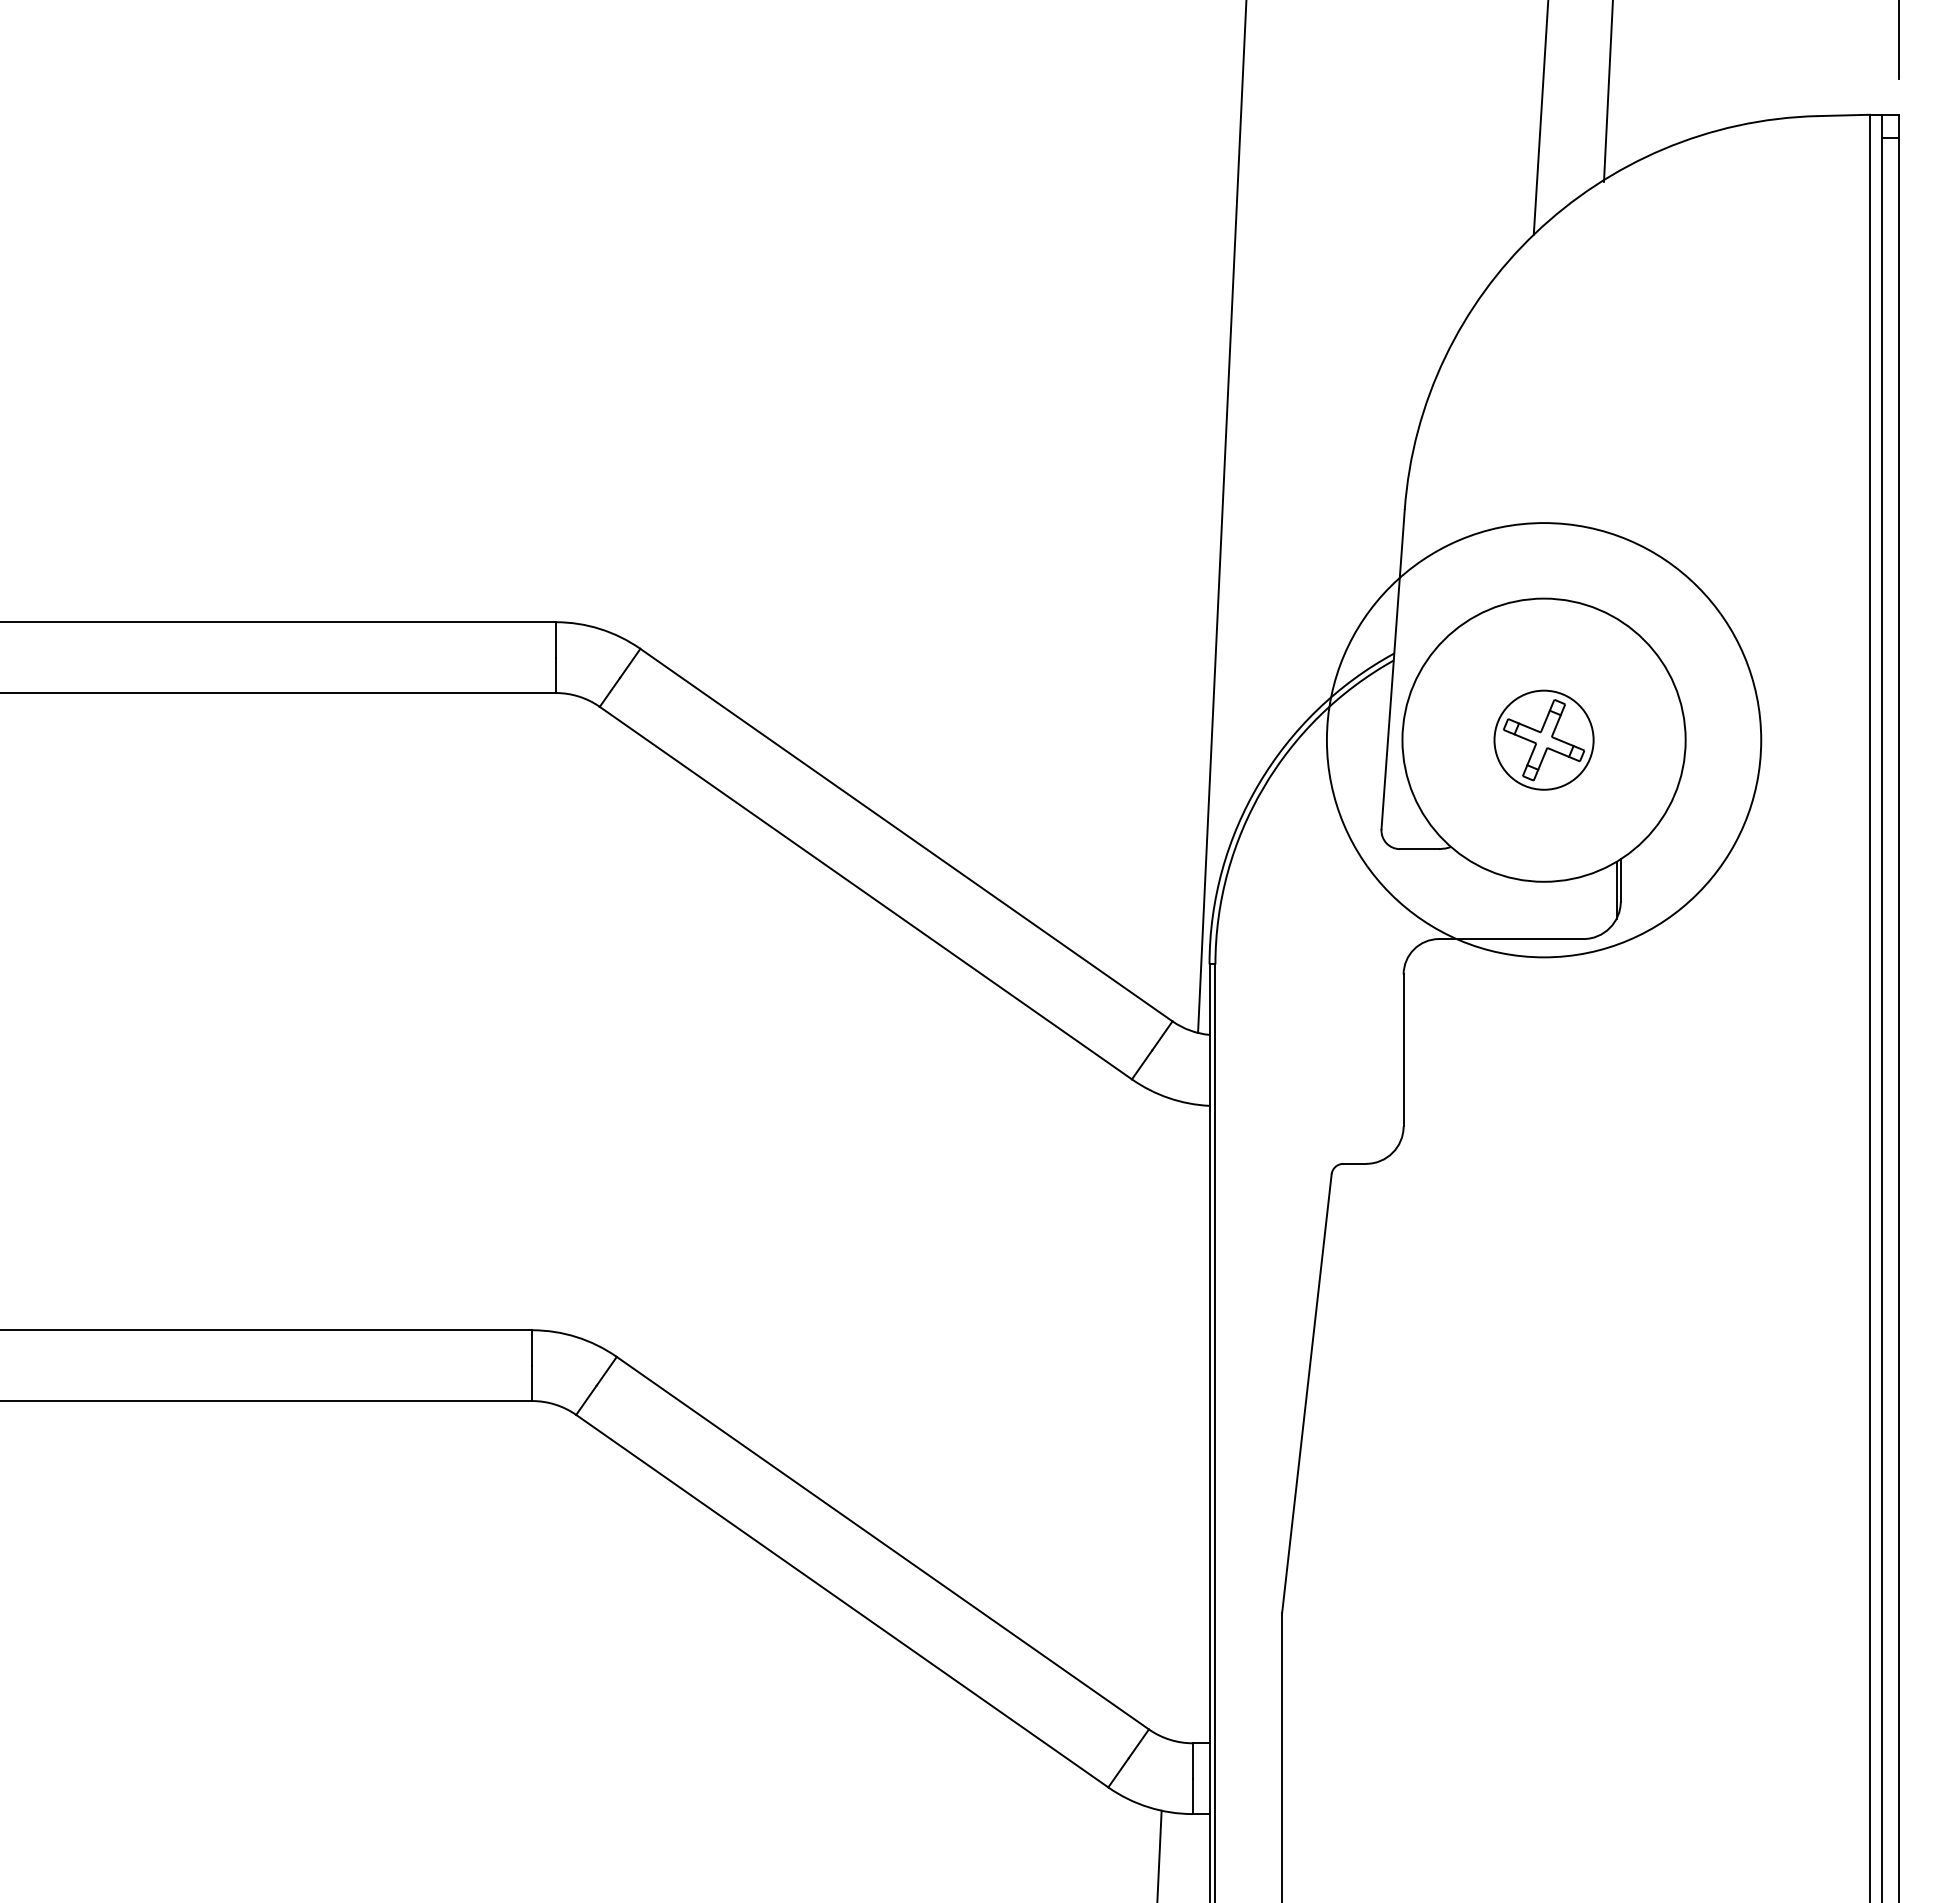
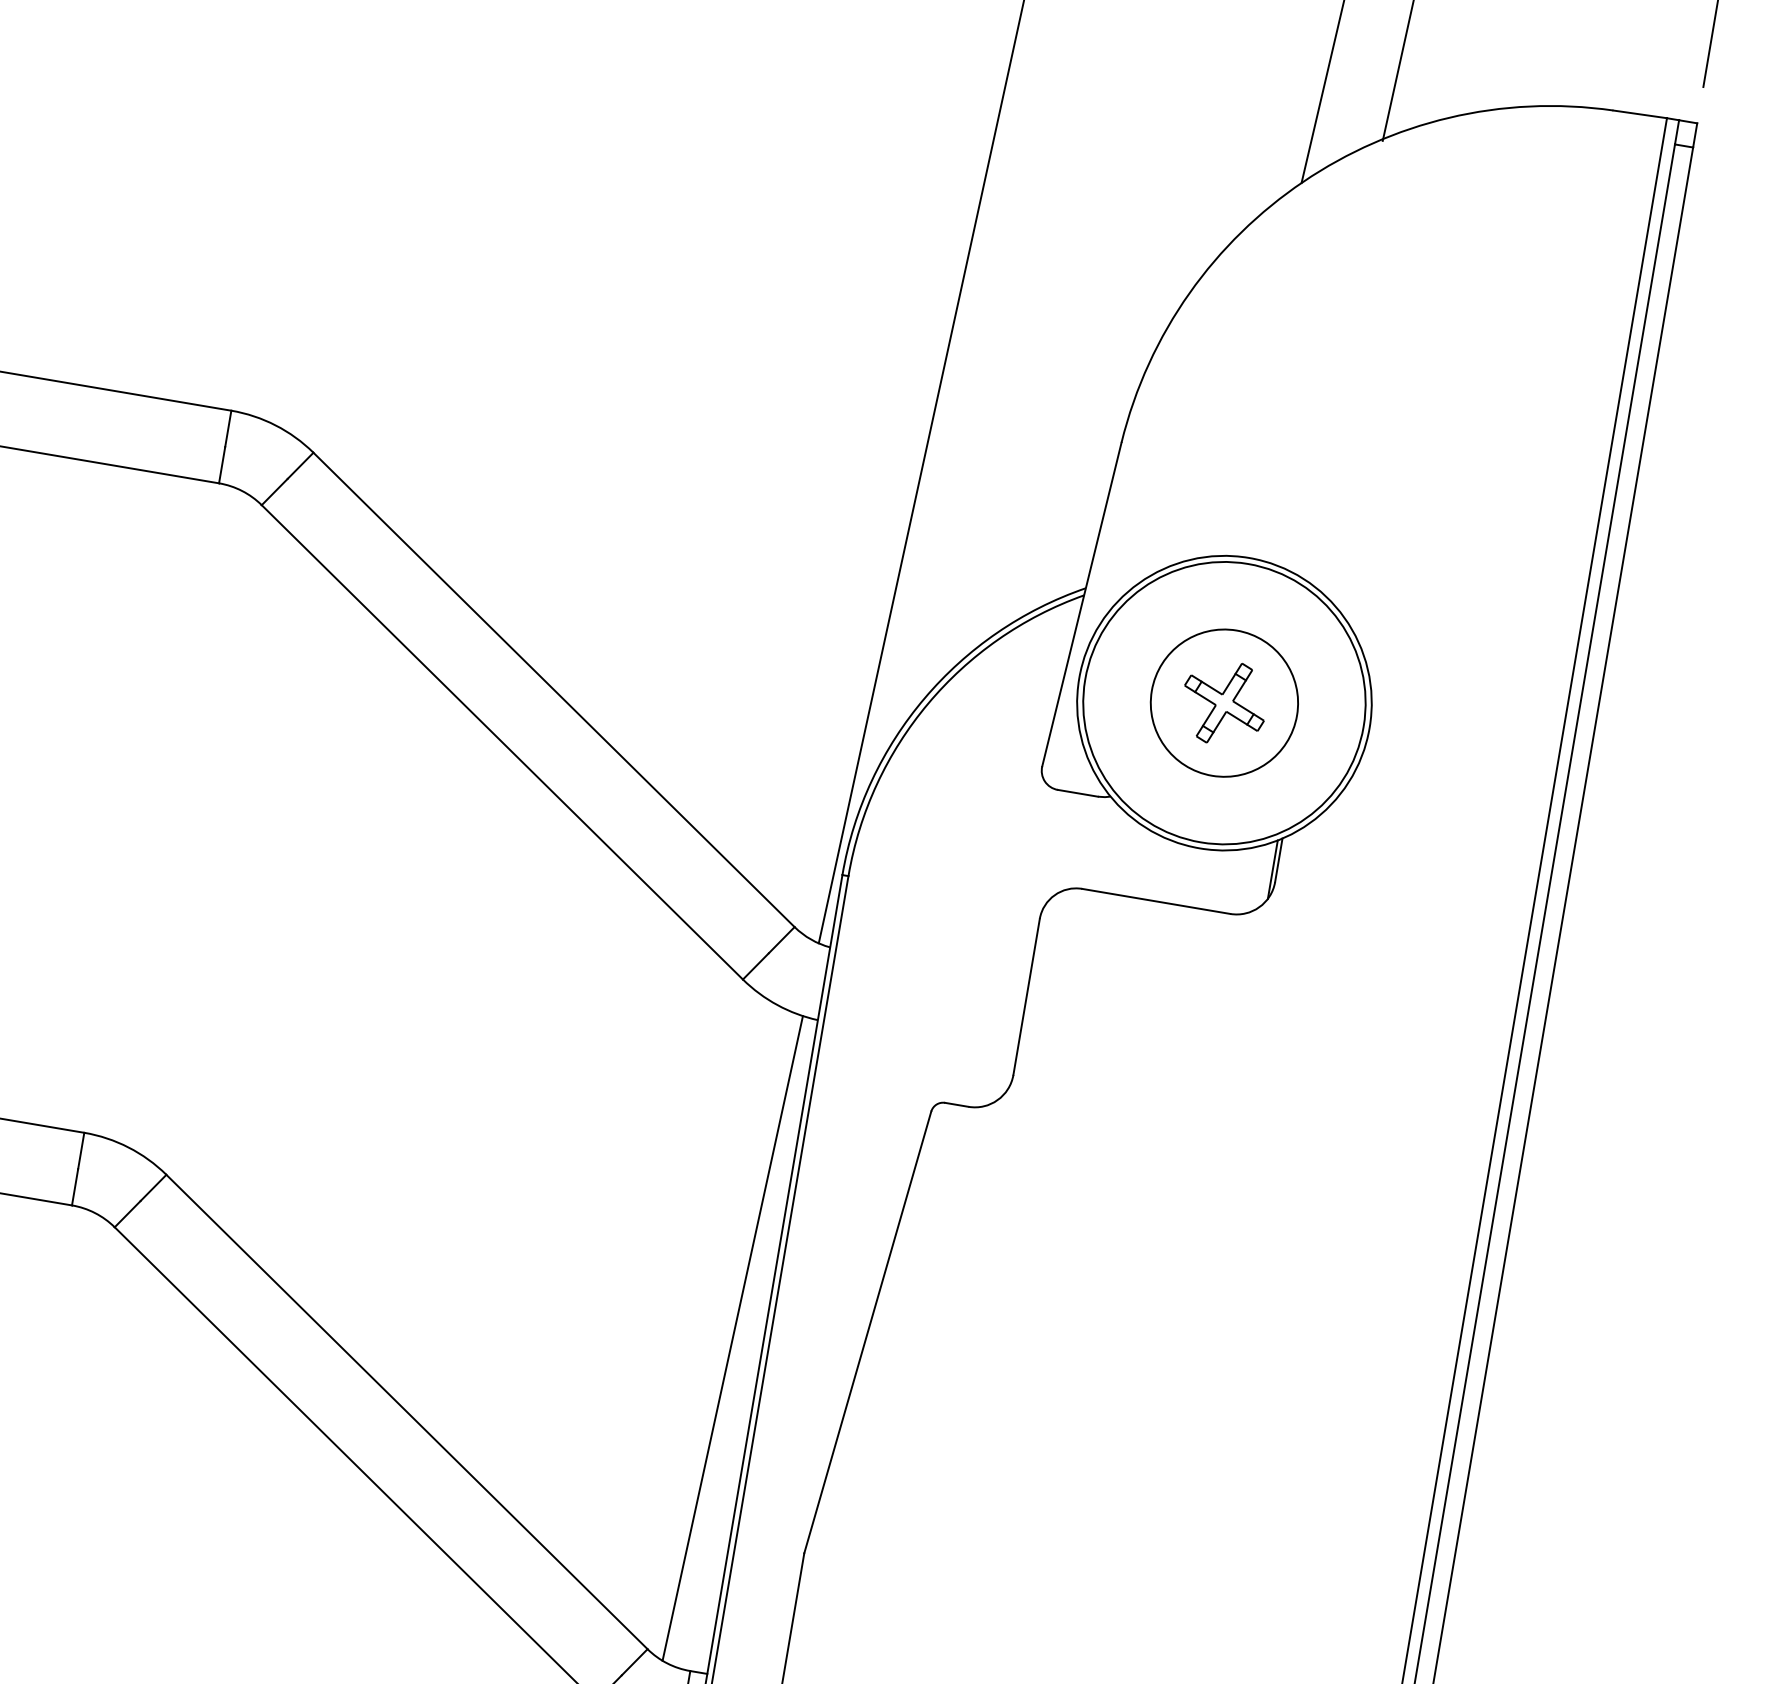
circle: (1543, 739) -> (1223, 702), size x0.62
circle: (1543, 740) -> (1223, 703), size x1.43
line: (1179, 1421) -> (732, 1338), added

